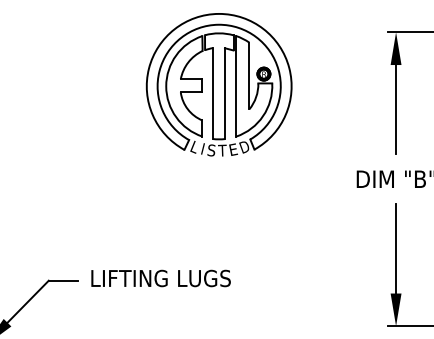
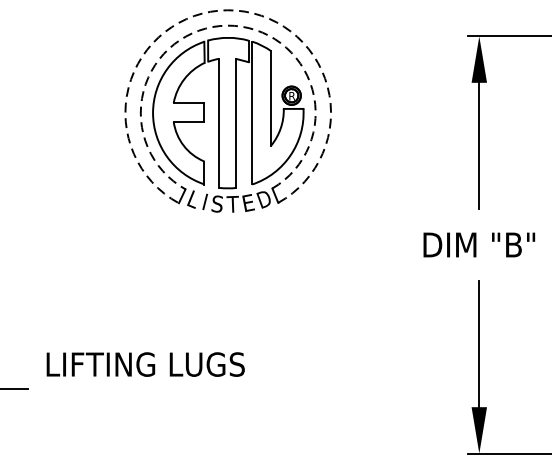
arc: (218, 13) -> (227, 9), solid -> dashed
arc: (218, 24) -> (227, 25), solid -> dashed
text: (160, 278) -> (144, 364), moved

